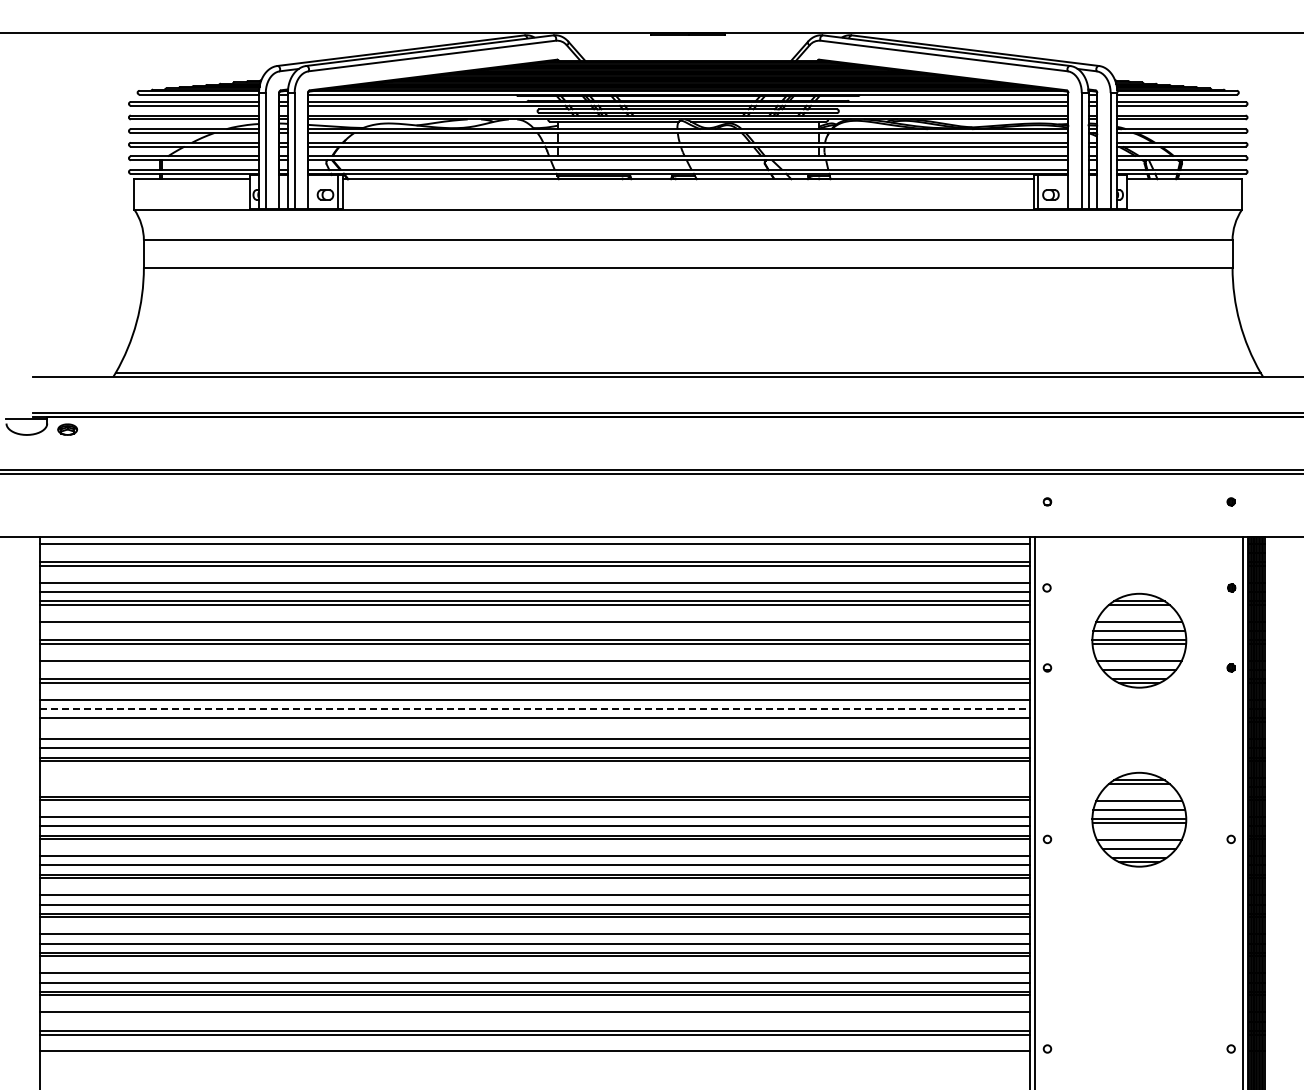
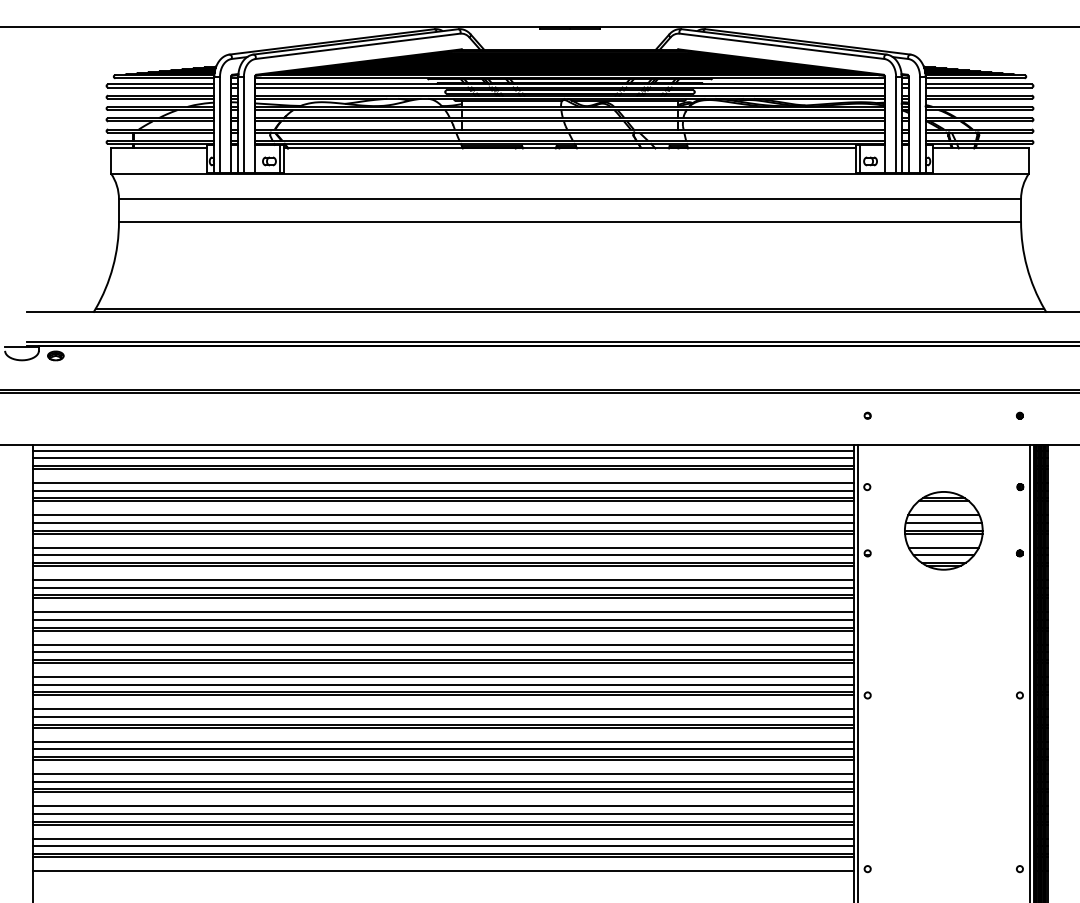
line: (535, 553) -> (443, 458), added
line: (535, 631) -> (443, 523), added
line: (535, 670) -> (443, 555), added
line: (535, 709) -> (443, 587), dashed -> solid
line: (535, 722) -> (443, 598), added
line: (535, 778) -> (443, 644), added
line: (535, 787) -> (443, 652), added
part: (1139, 819) -> (943, 678), removed
line: (535, 1021) -> (443, 846), added

